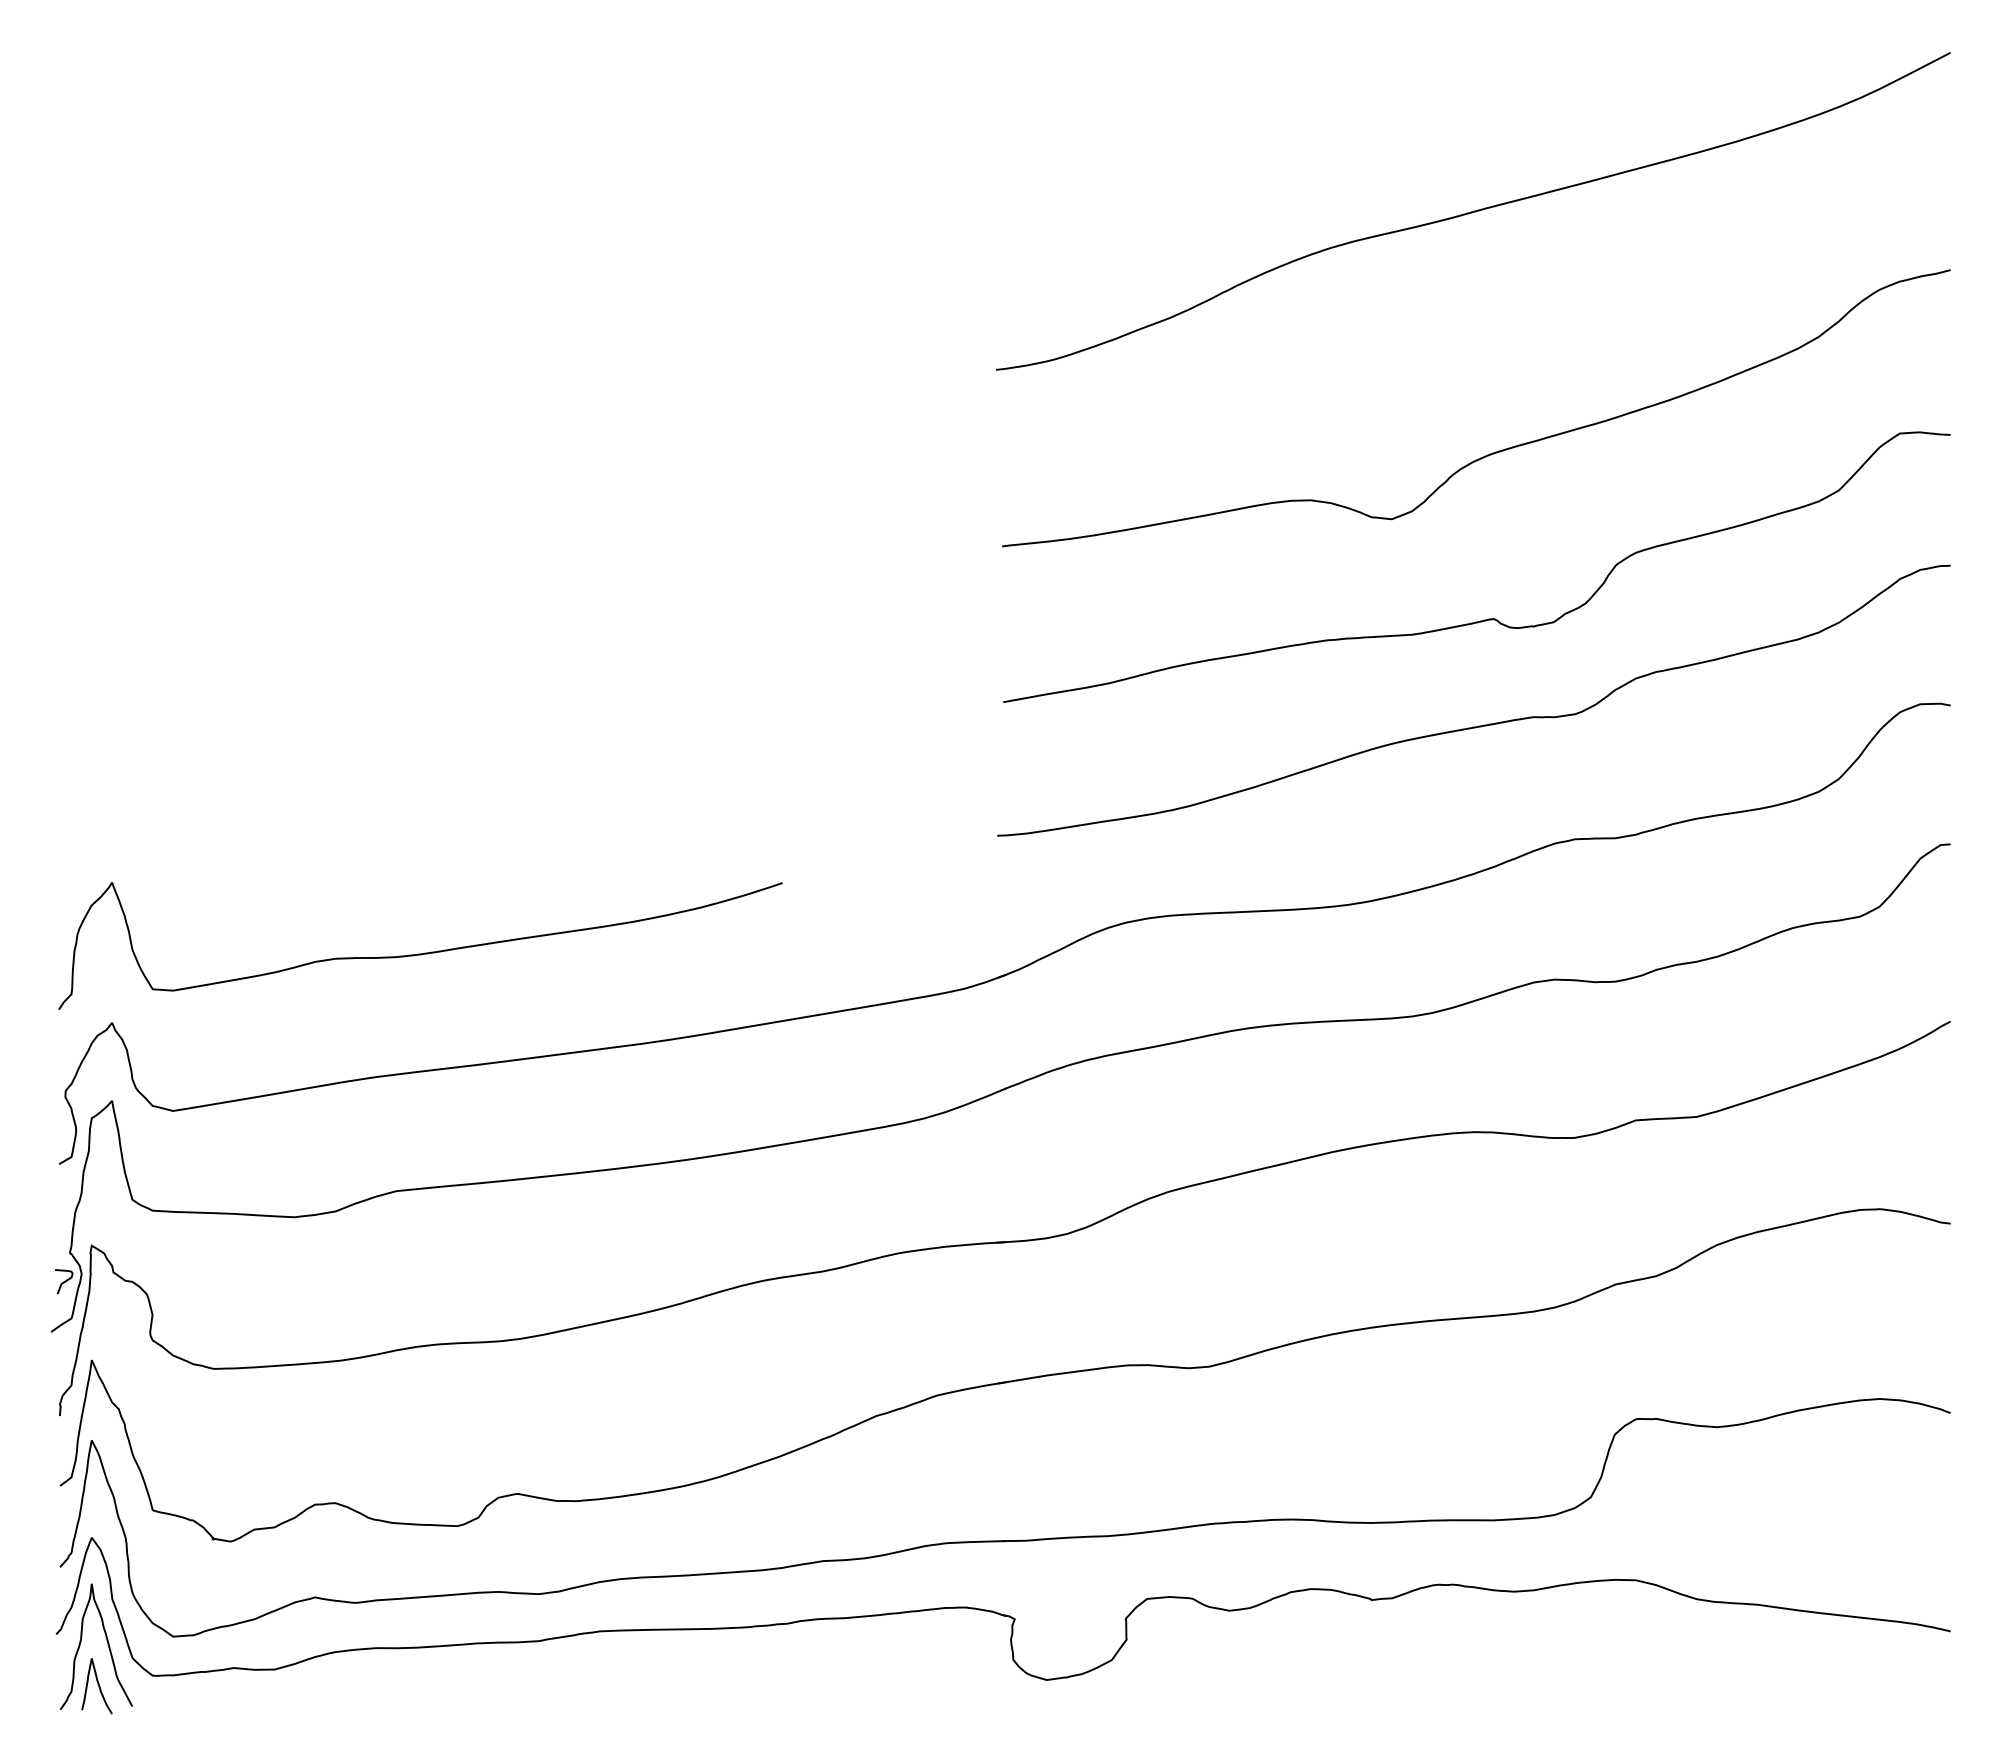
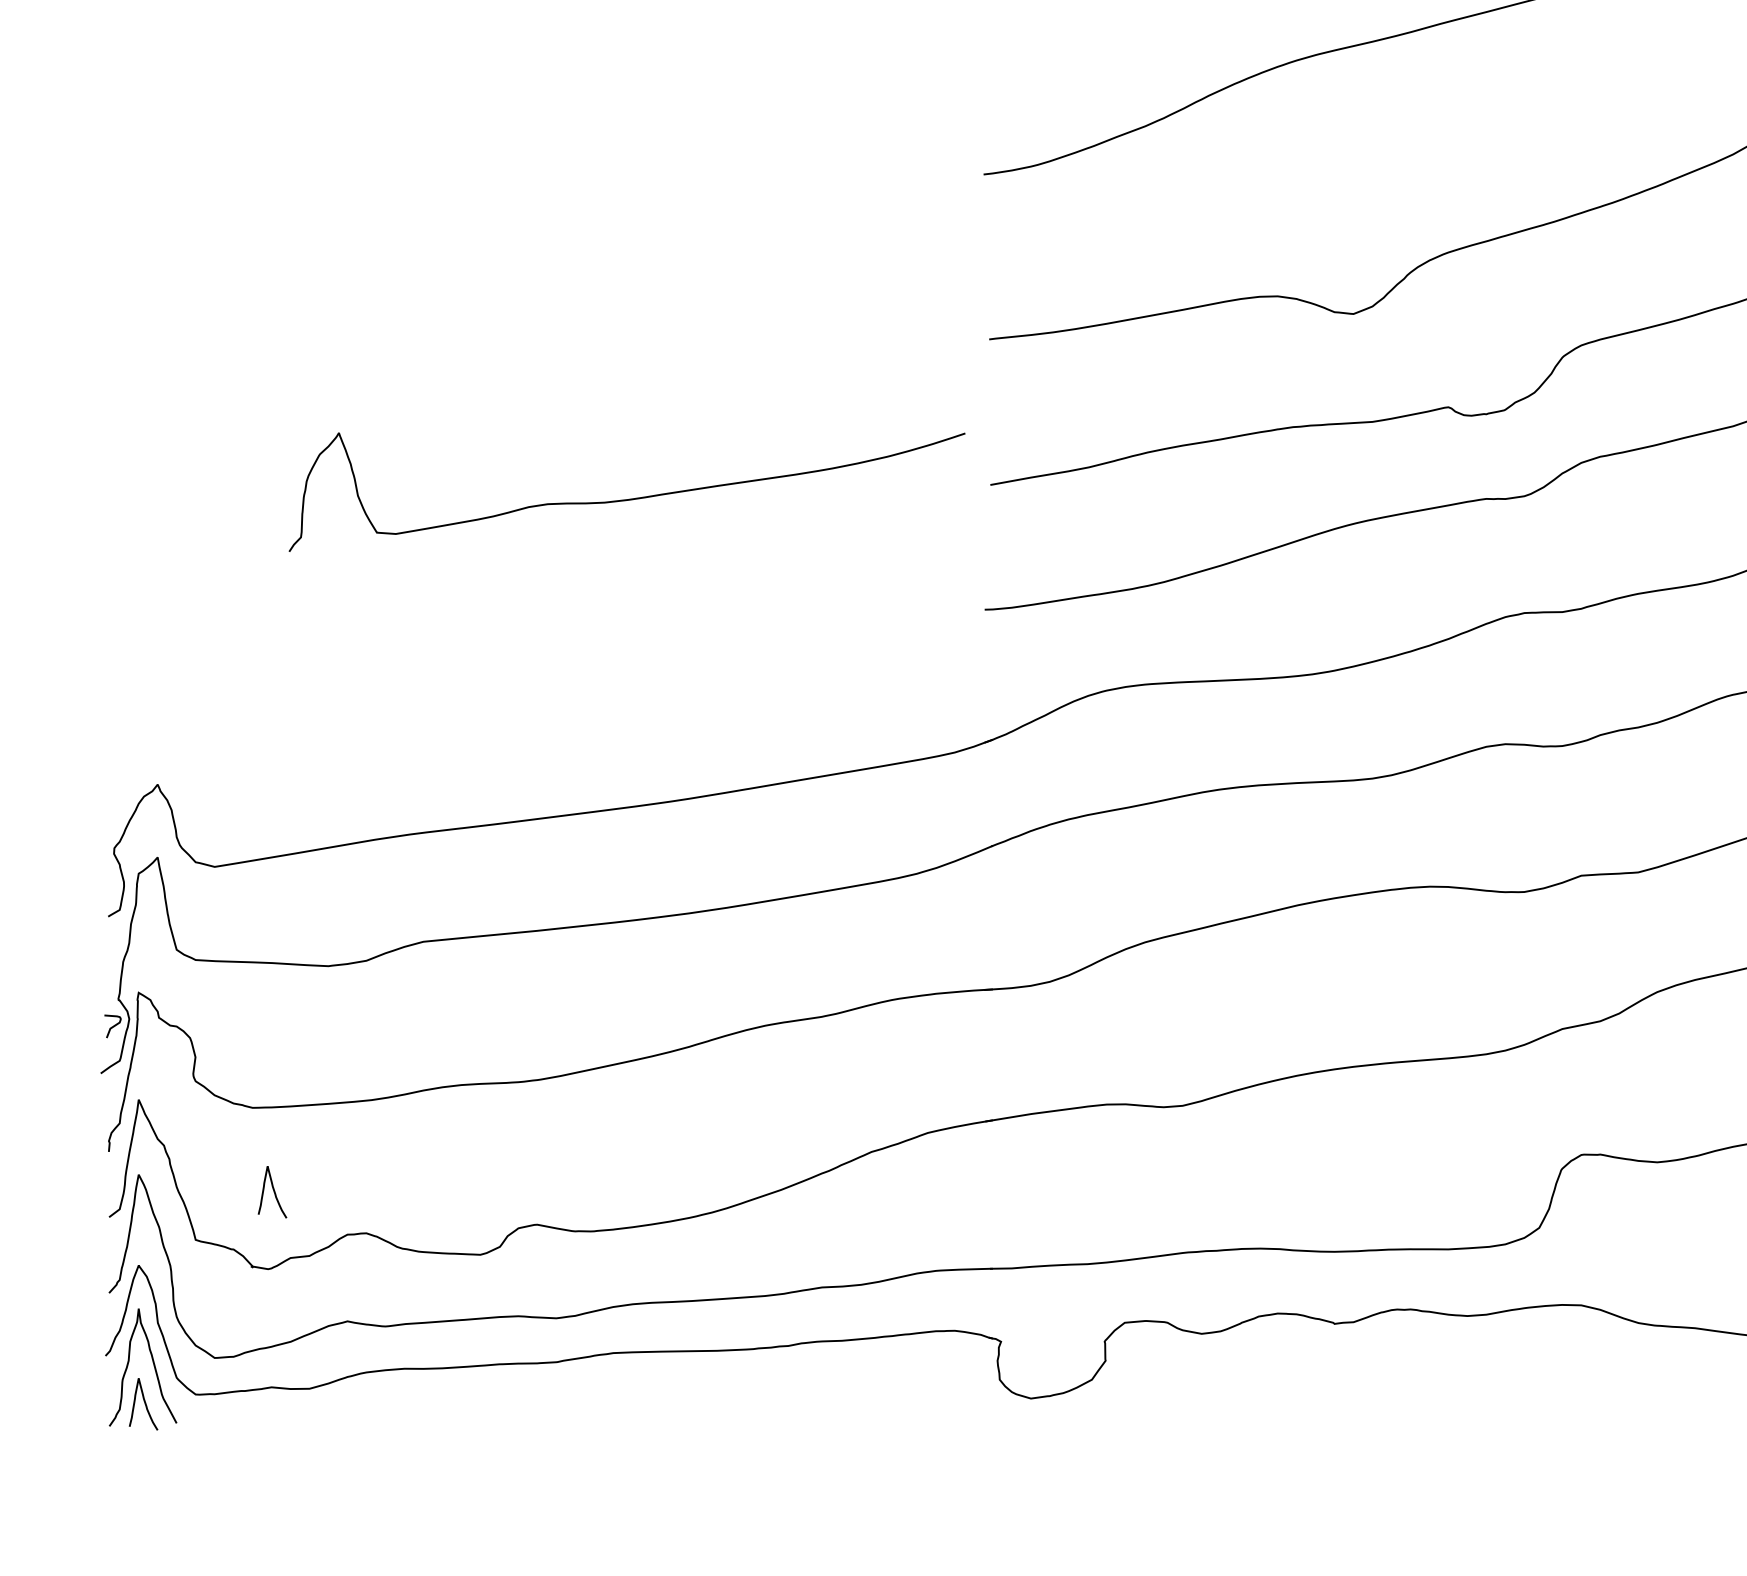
curve: (420, 953) -> (627, 499), moved
curve: (236, 1459) -> (273, 1192), added

